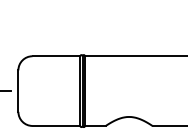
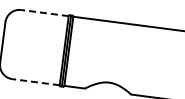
line: (56, 56) -> (45, 13), solid -> dashed
line: (56, 125) -> (36, 81), solid -> dashed

